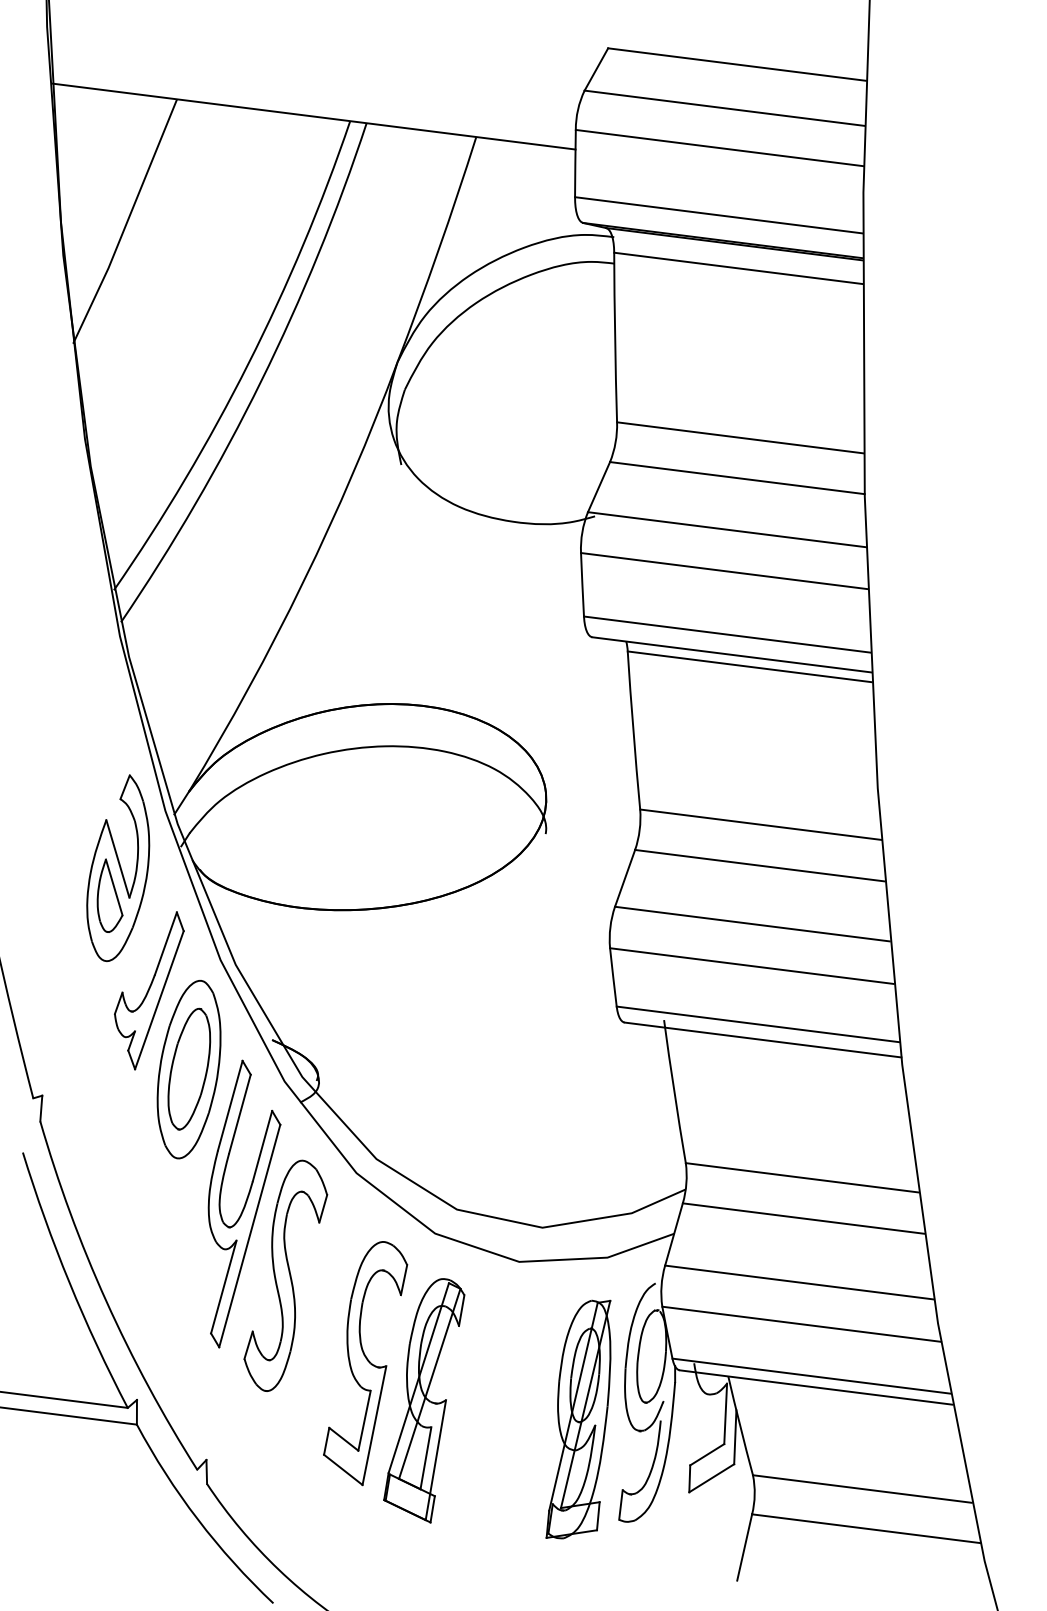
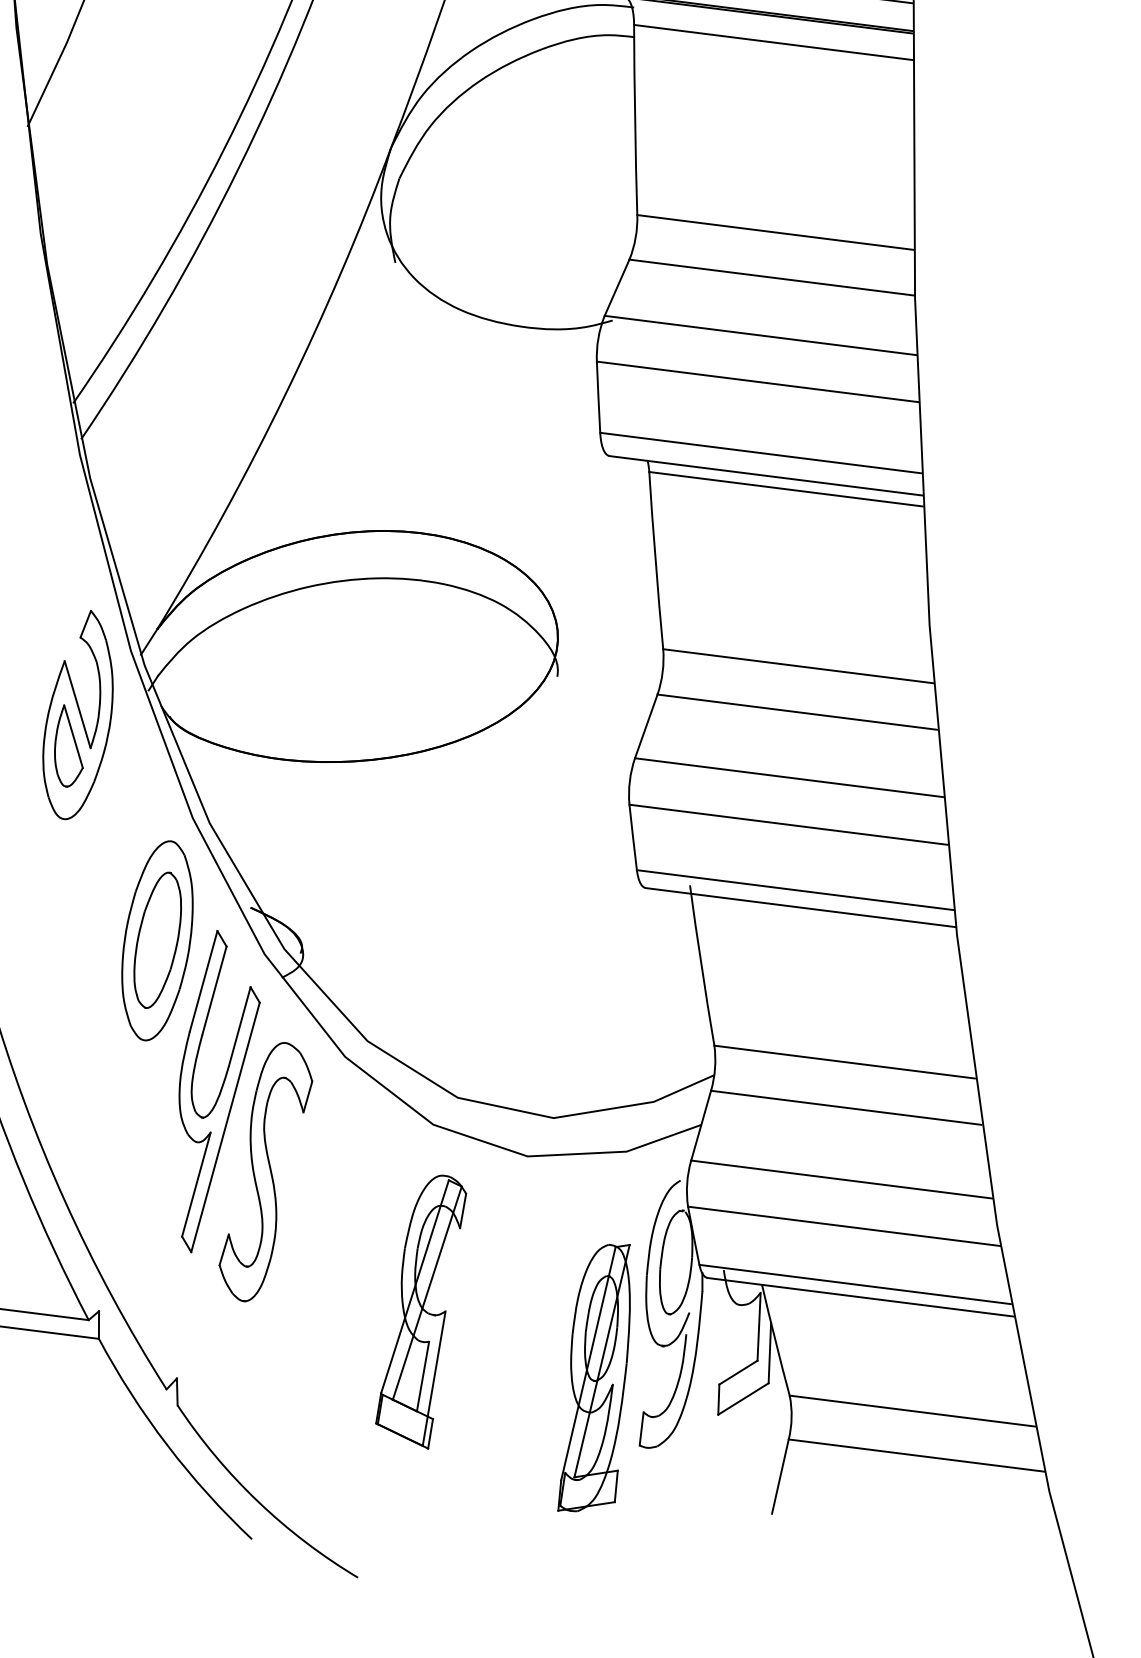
part: (149, 990) -> (113, 852), removed
part: (365, 1363) -> (355, 1270), removed
part: (578, 1419) -> (594, 1377), moved

